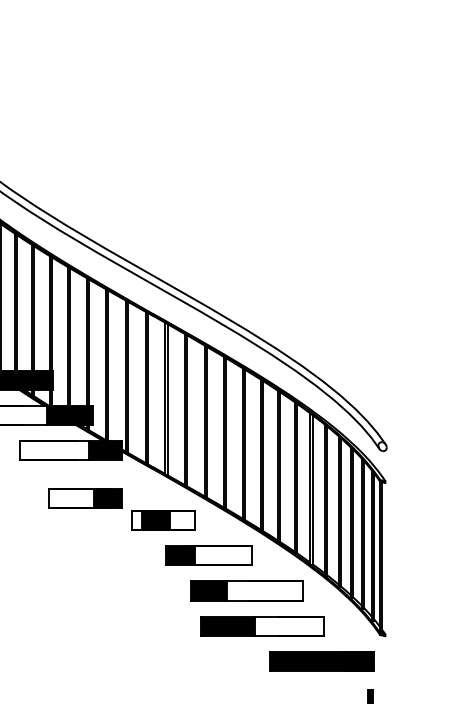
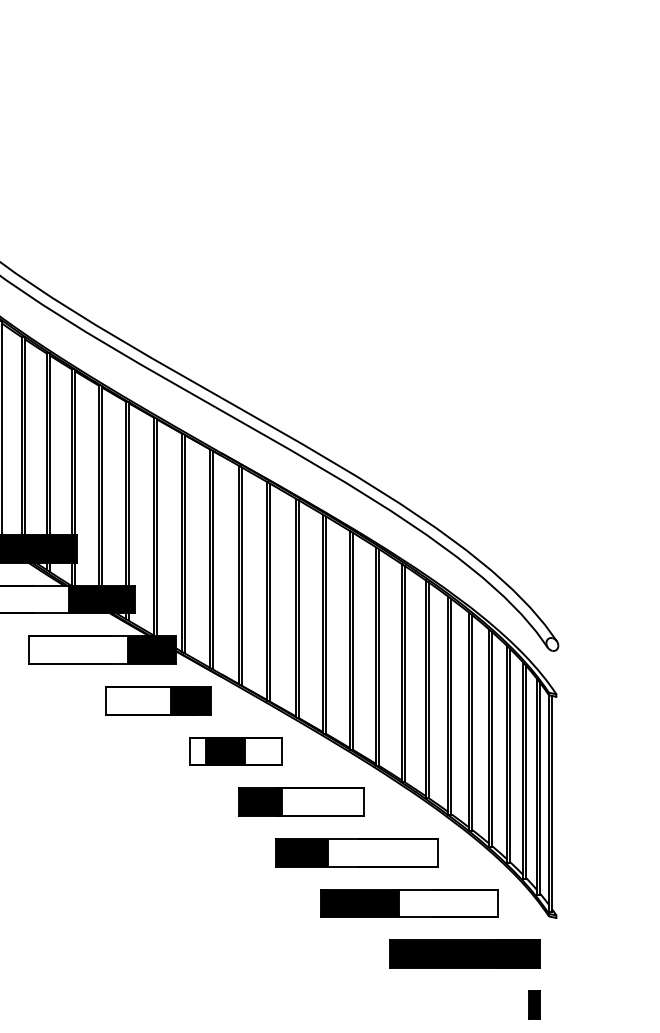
part: (85, 498) -> (158, 700), moved
part: (262, 626) -> (409, 903), moved
part: (369, 696) -> (533, 1005), size x1.43

